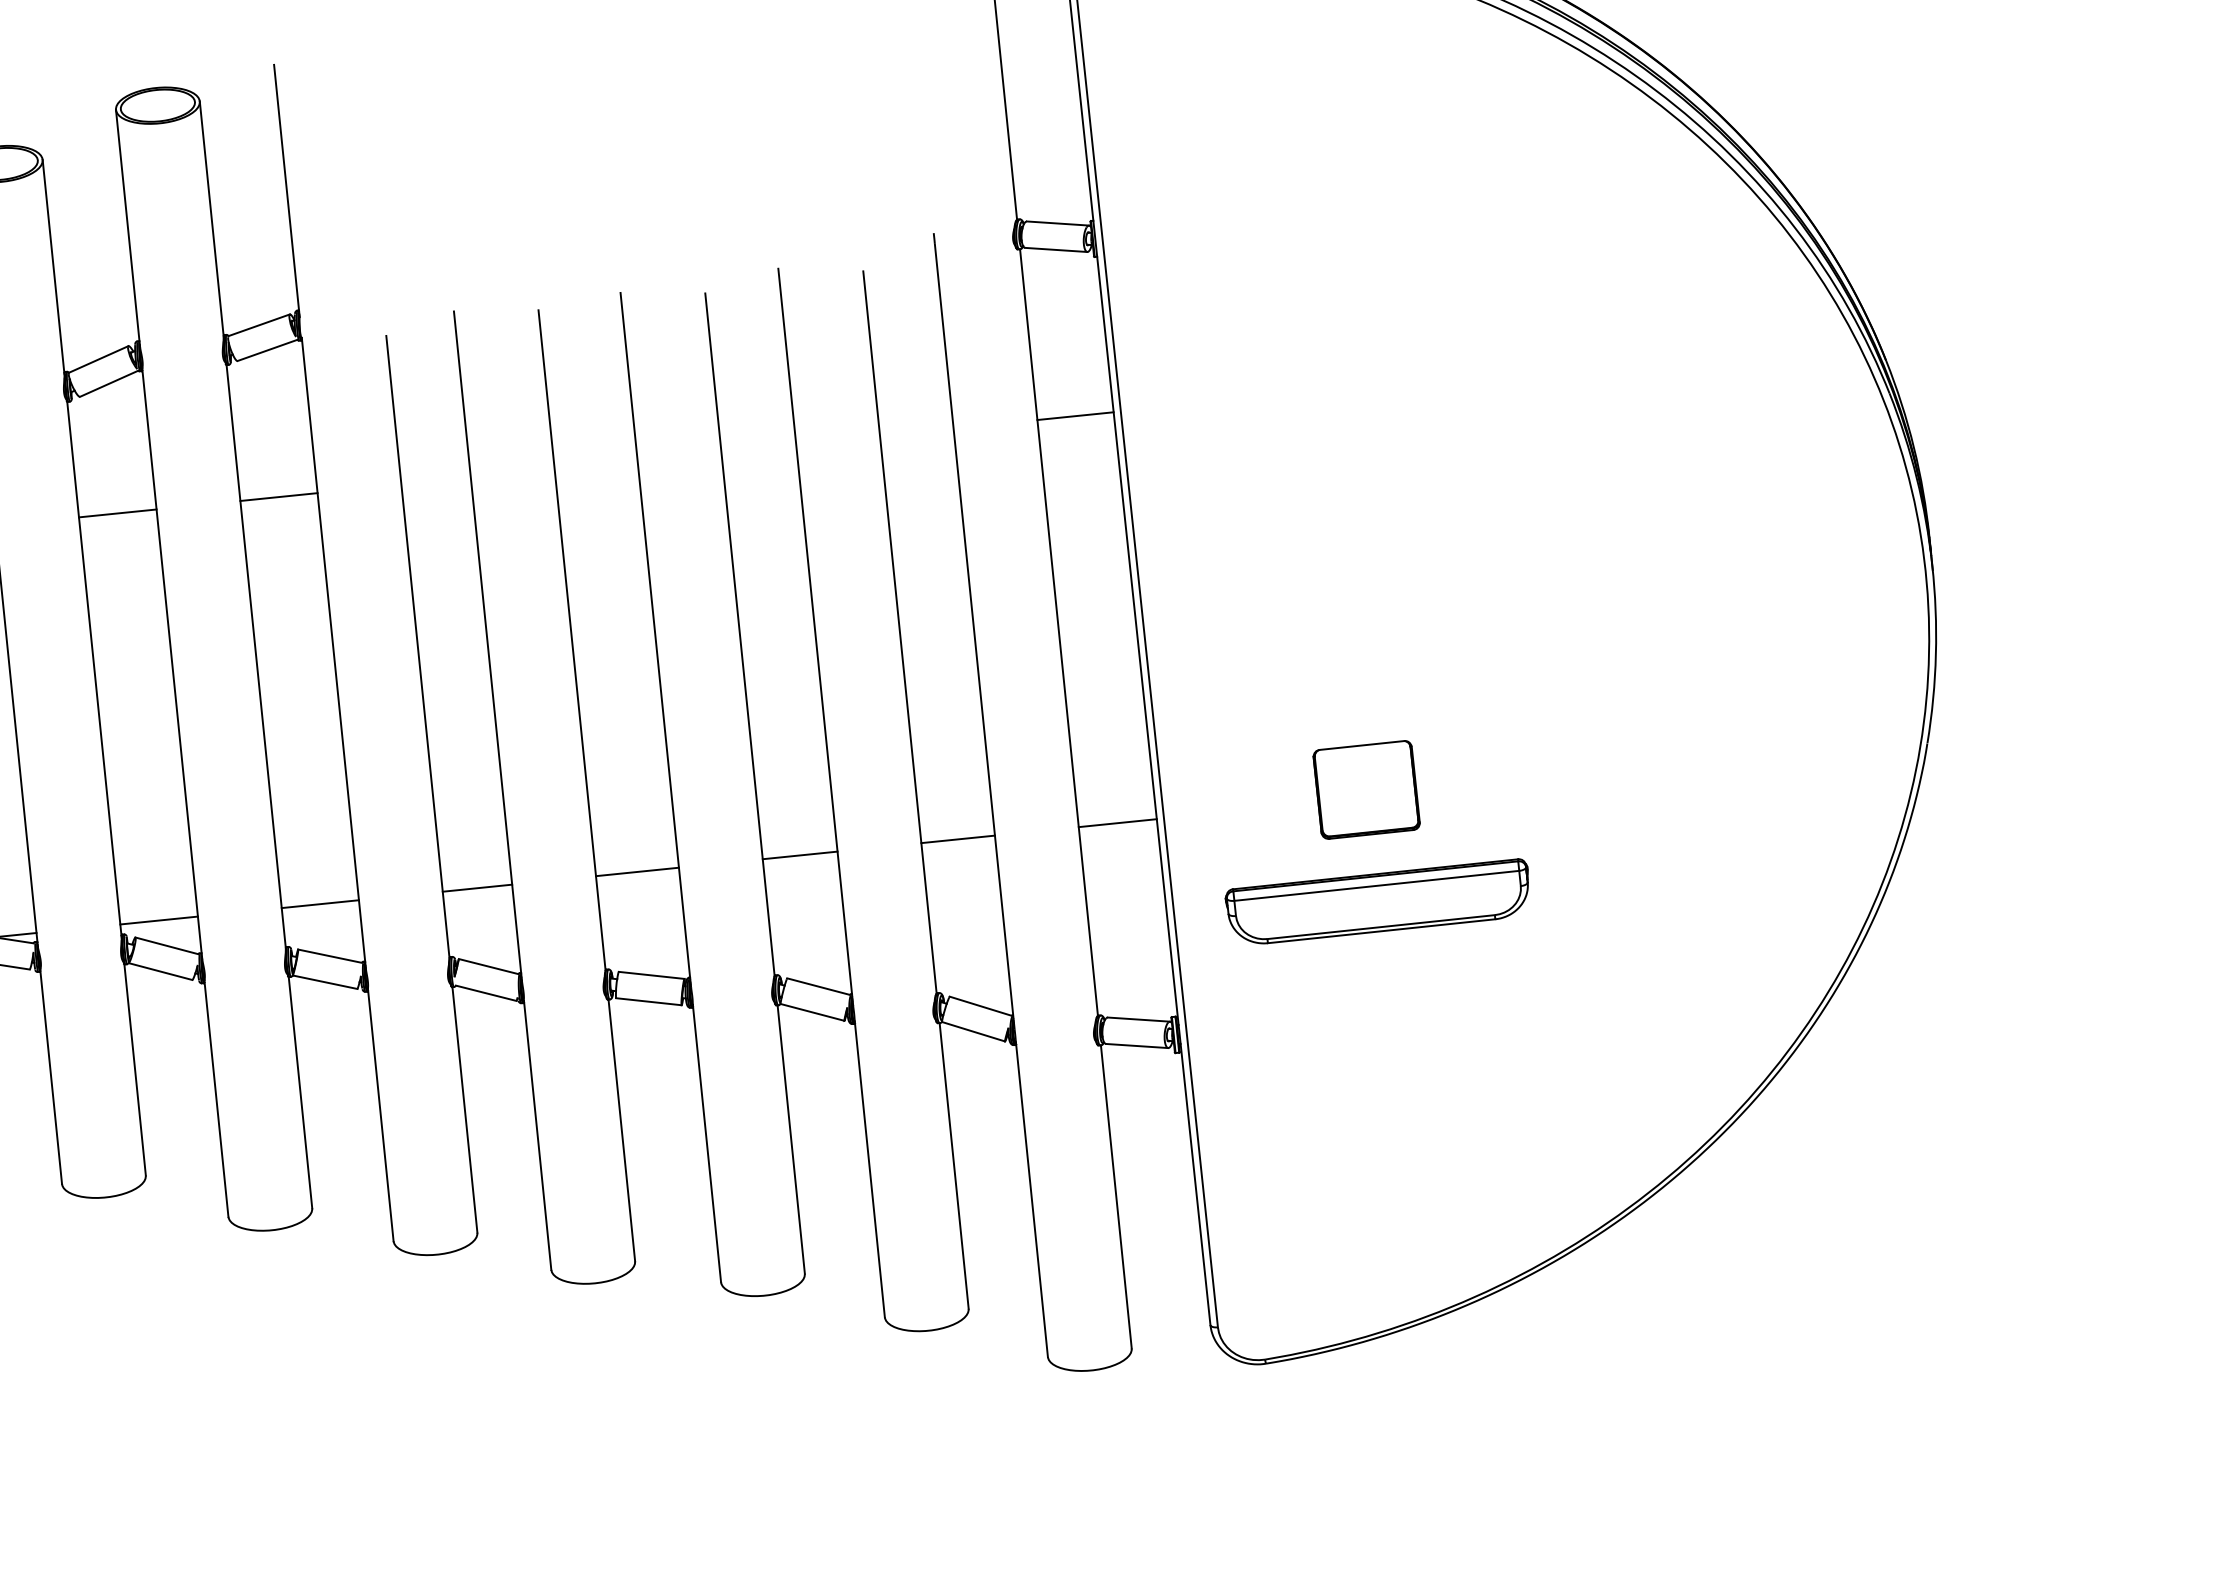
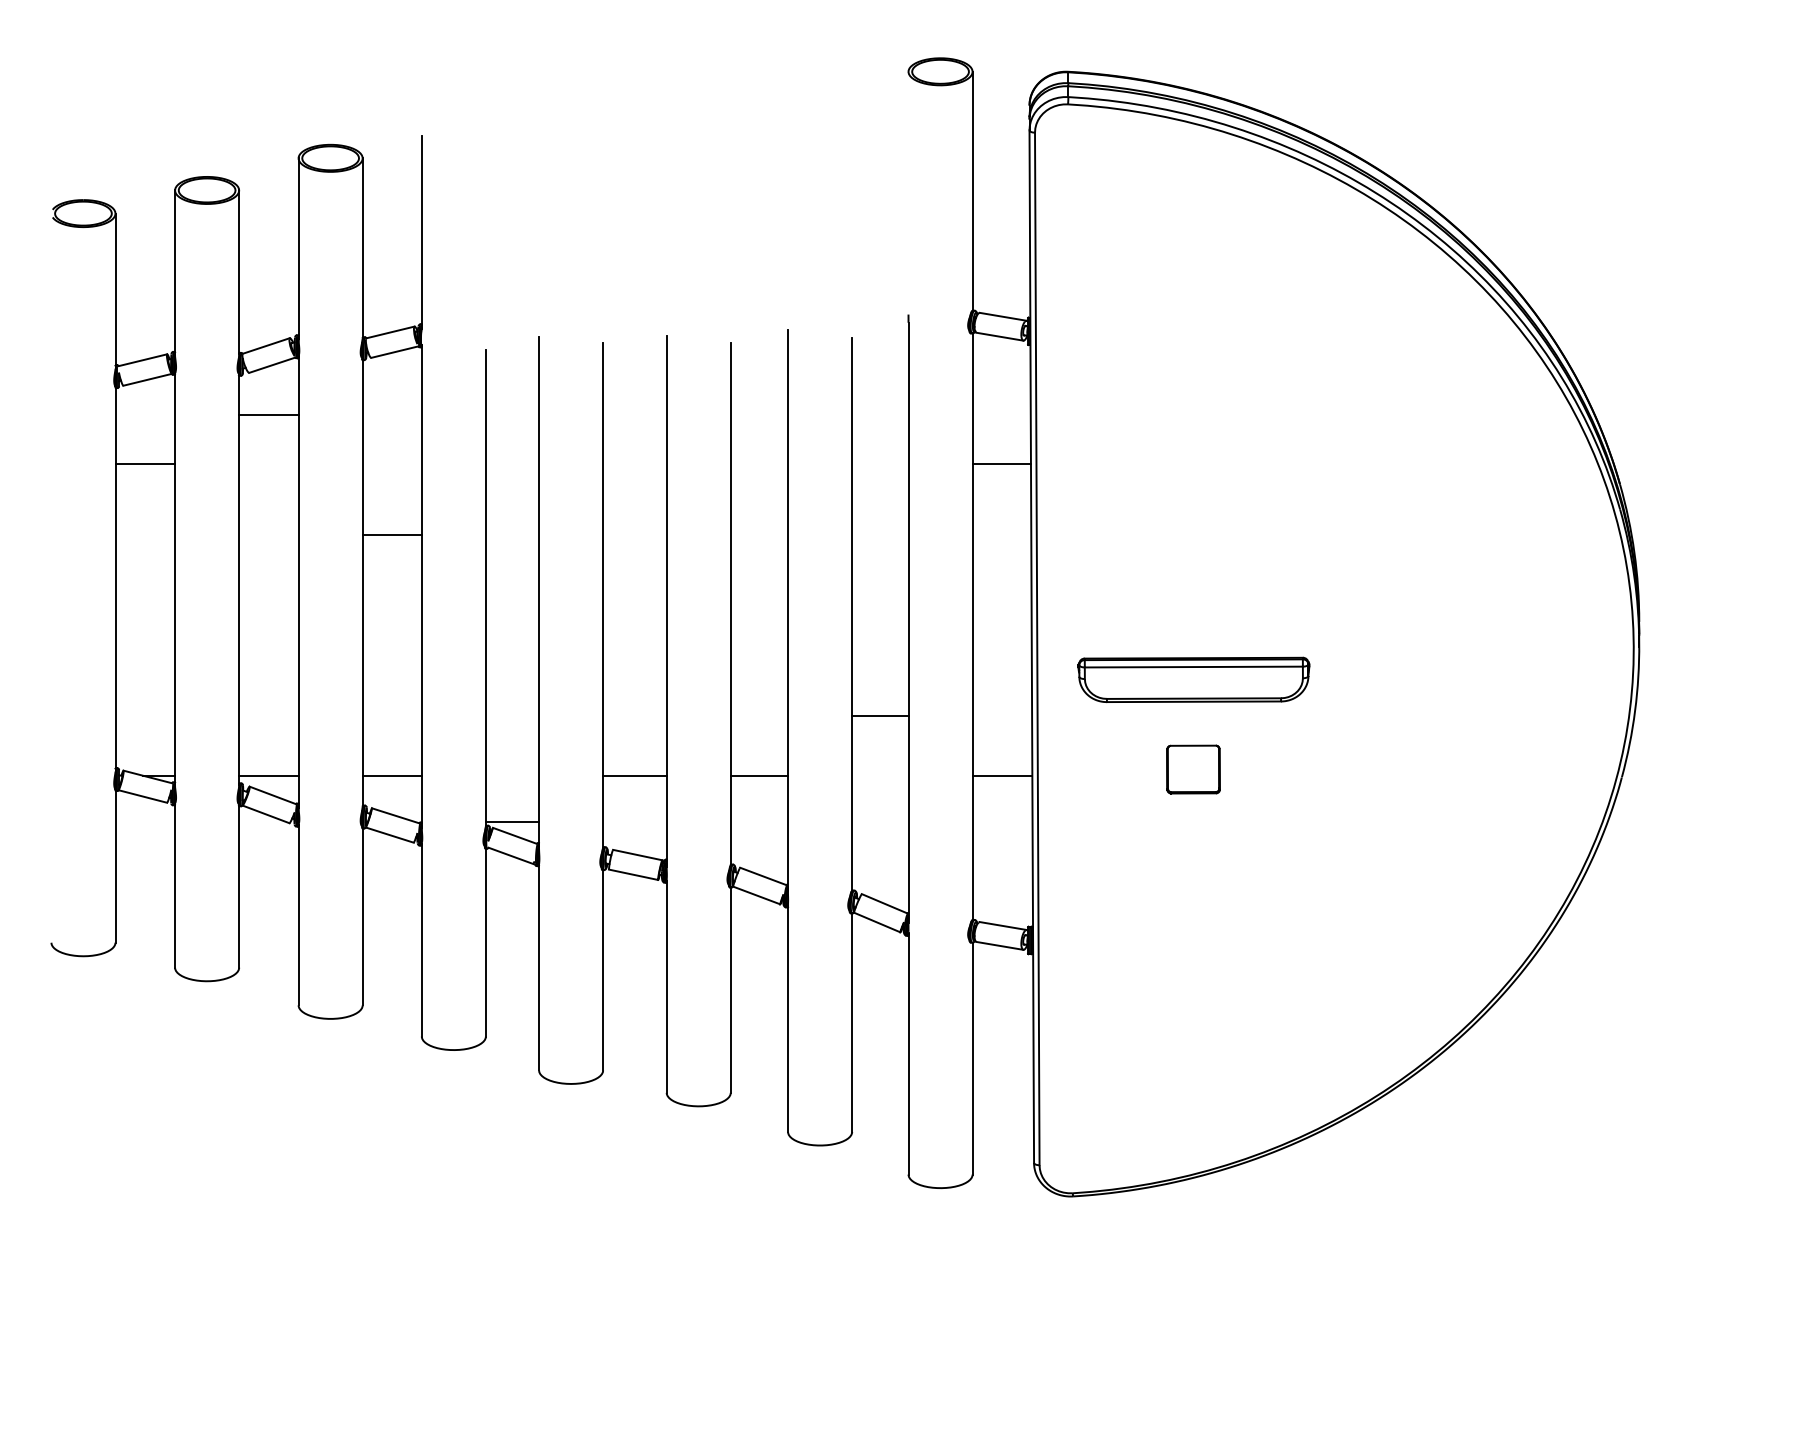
line: (278, 497) -> (391, 535), moved
line: (117, 514) -> (268, 415), moved
part: (1366, 789) -> (1193, 769), size x0.7
line: (958, 839) -> (880, 715), moved
line: (477, 888) -> (512, 821), moved
part: (1378, 902) -> (1193, 679), moved

